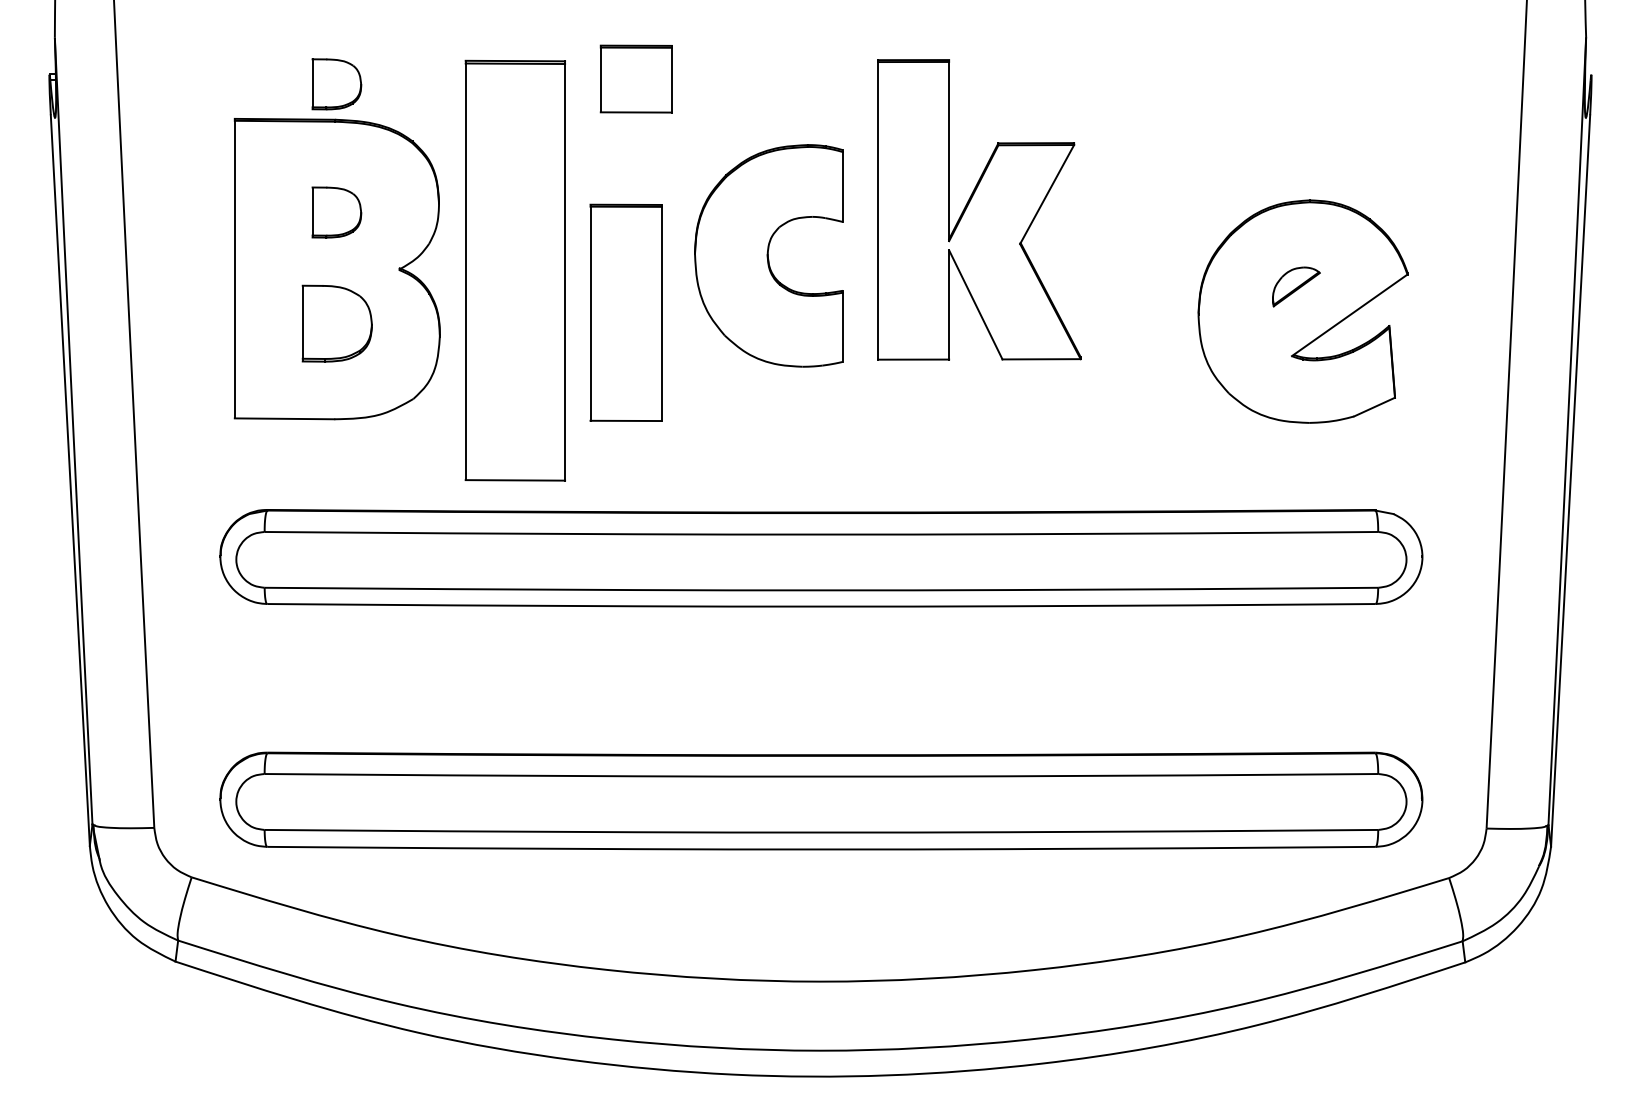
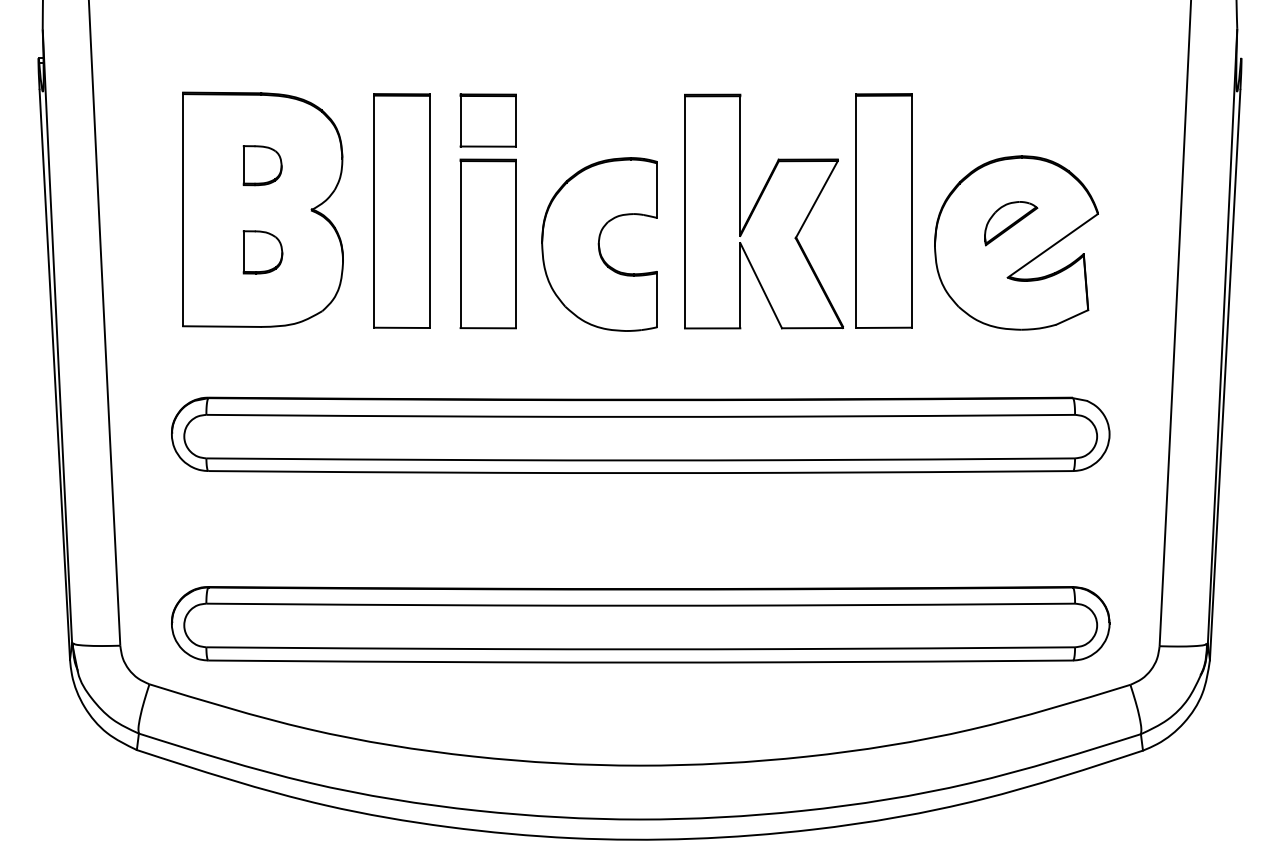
part: (635, 78) -> (487, 120), moved
part: (336, 84) -> (262, 65), removed
part: (978, 209) -> (763, 211), moved
part: (768, 255) -> (599, 244), moved
part: (514, 269) -> (401, 210), size x0.71
part: (1132, 269) -> (883, 210), added
part: (1296, 286) -> (1011, 223), size x1.43
part: (336, 323) -> (262, 252), size x0.71

